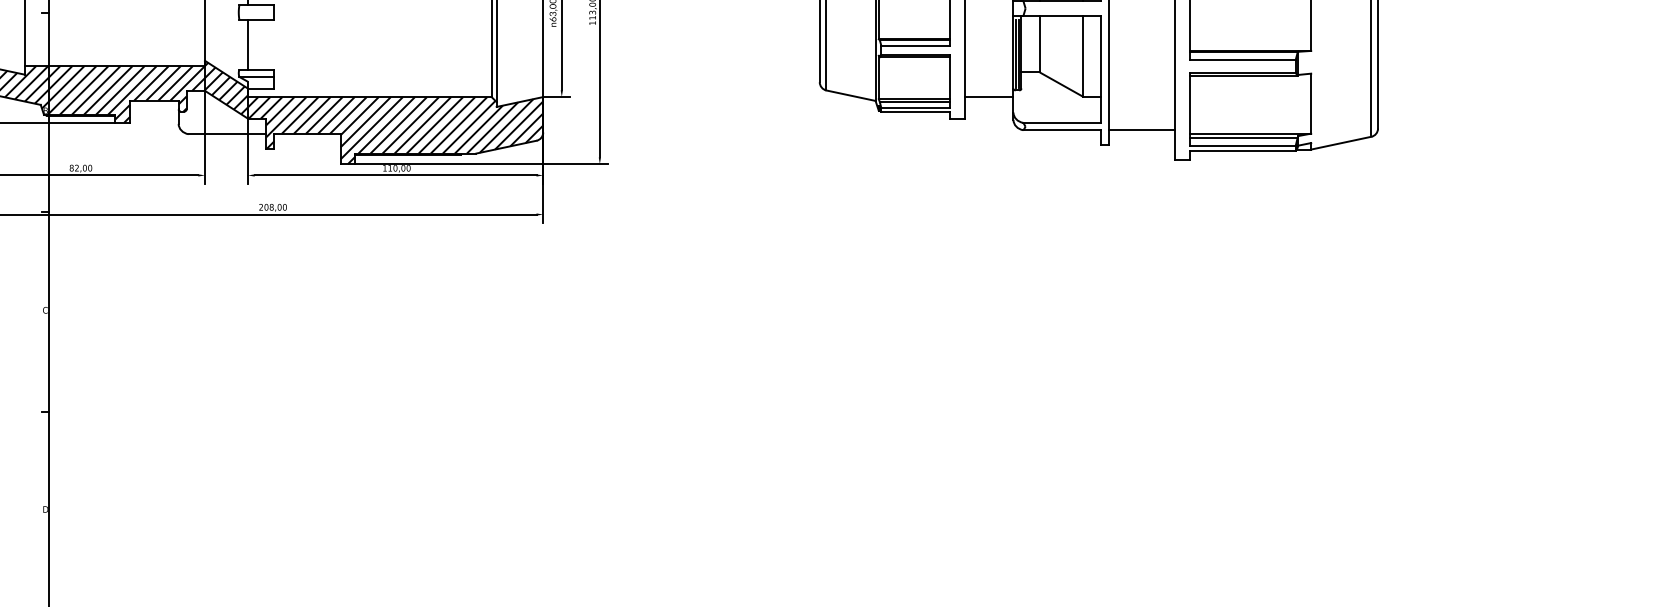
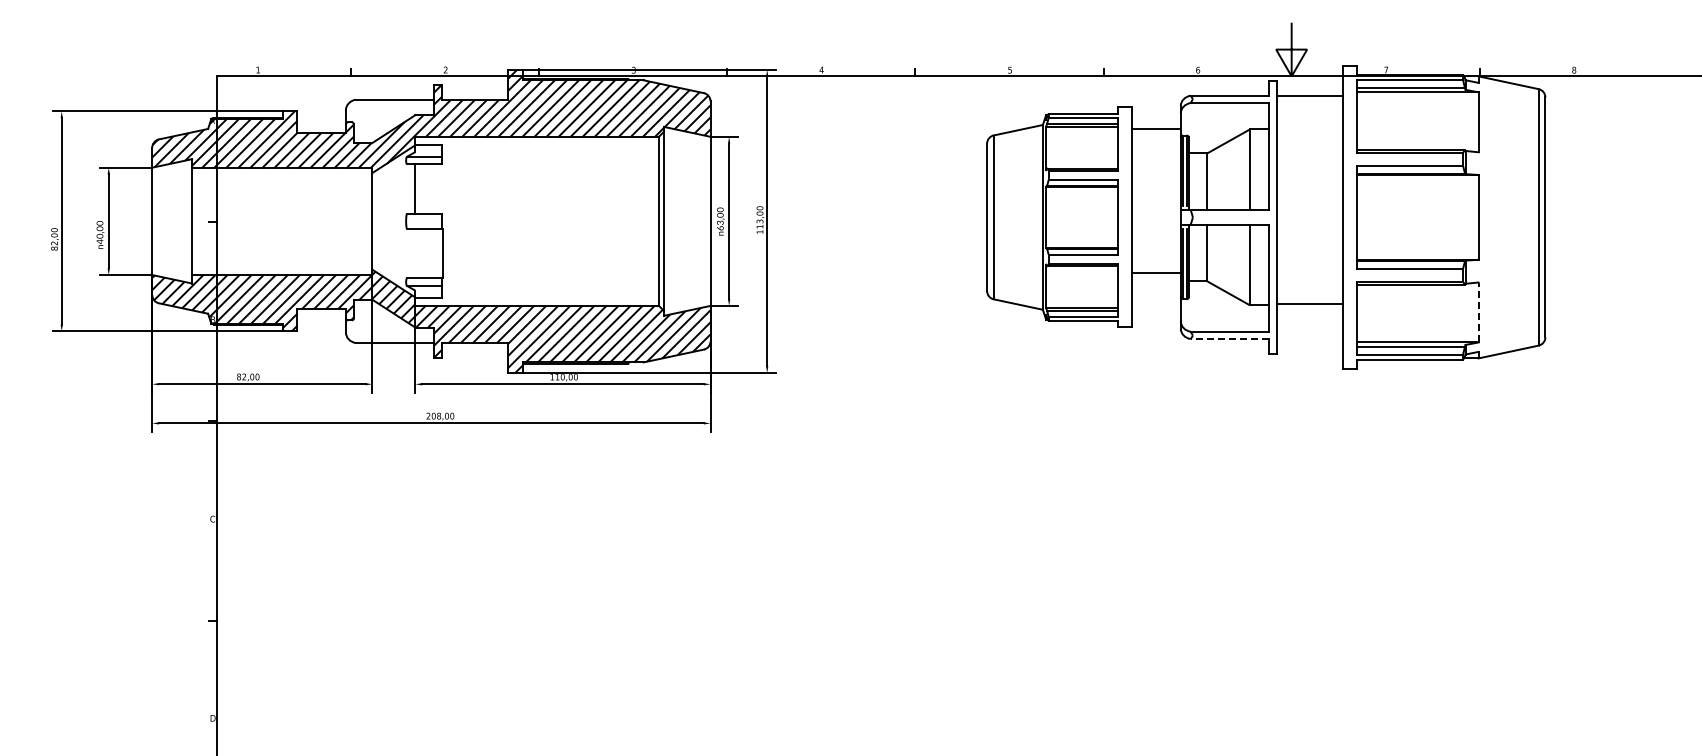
line: (248, 44) -> (443, 253), moved
line: (989, 96) -> (1156, 273), moved
line: (1311, 103) -> (1478, 312), solid -> dashed
line: (1142, 129) -> (1309, 303), moved
line: (1062, 130) -> (1229, 339), solid -> dashed

